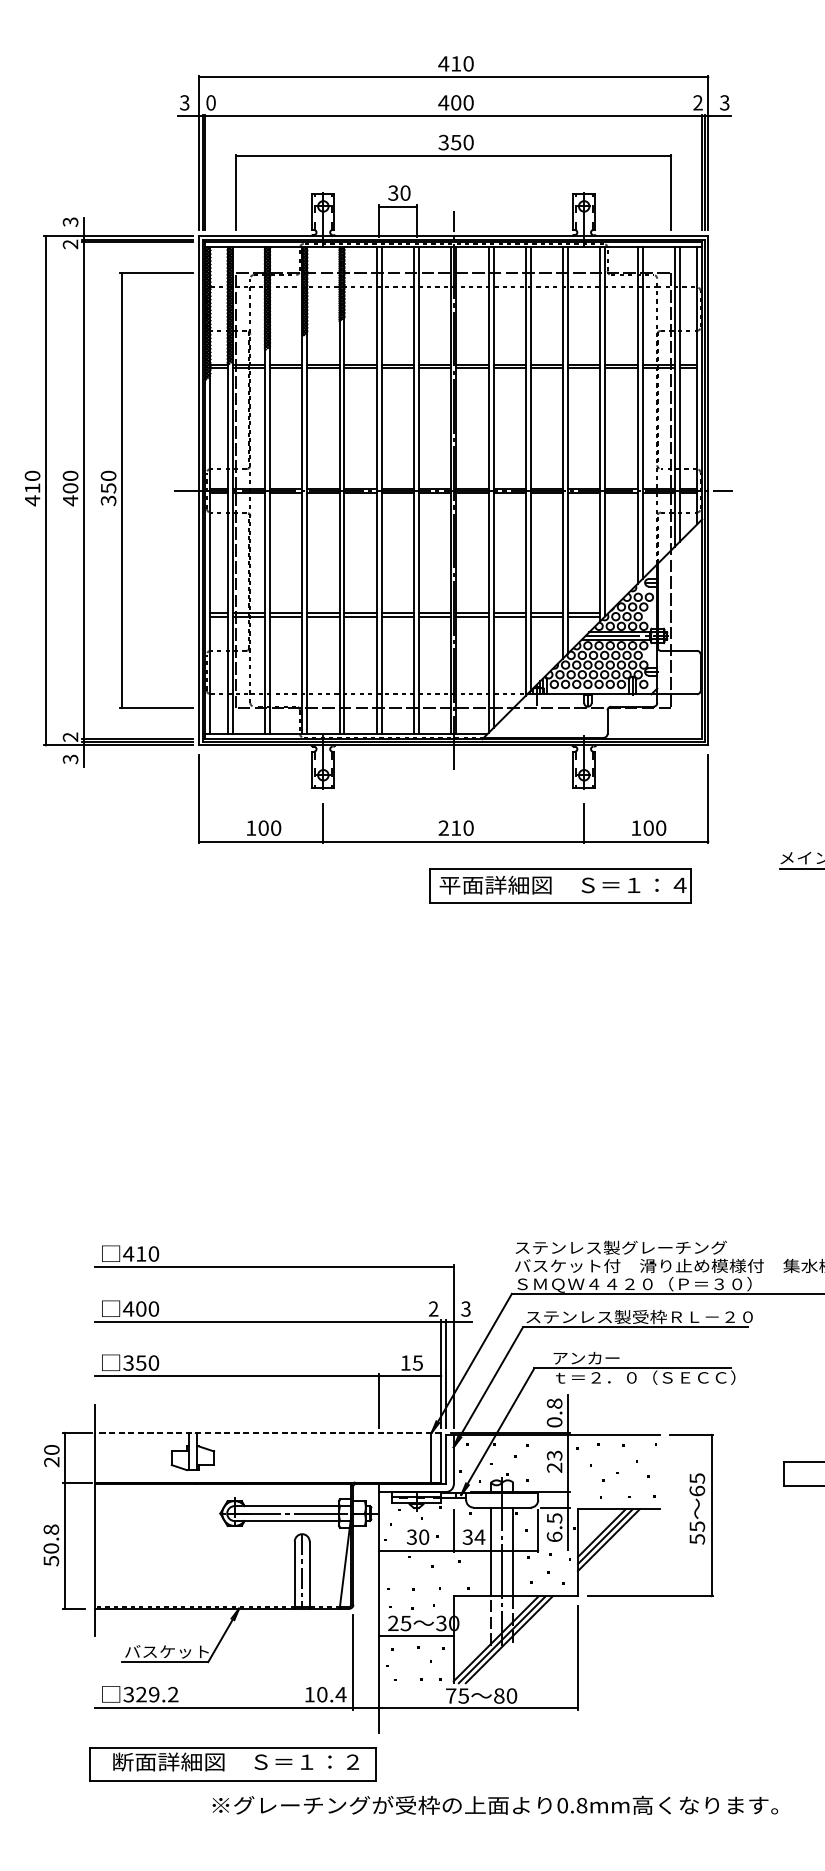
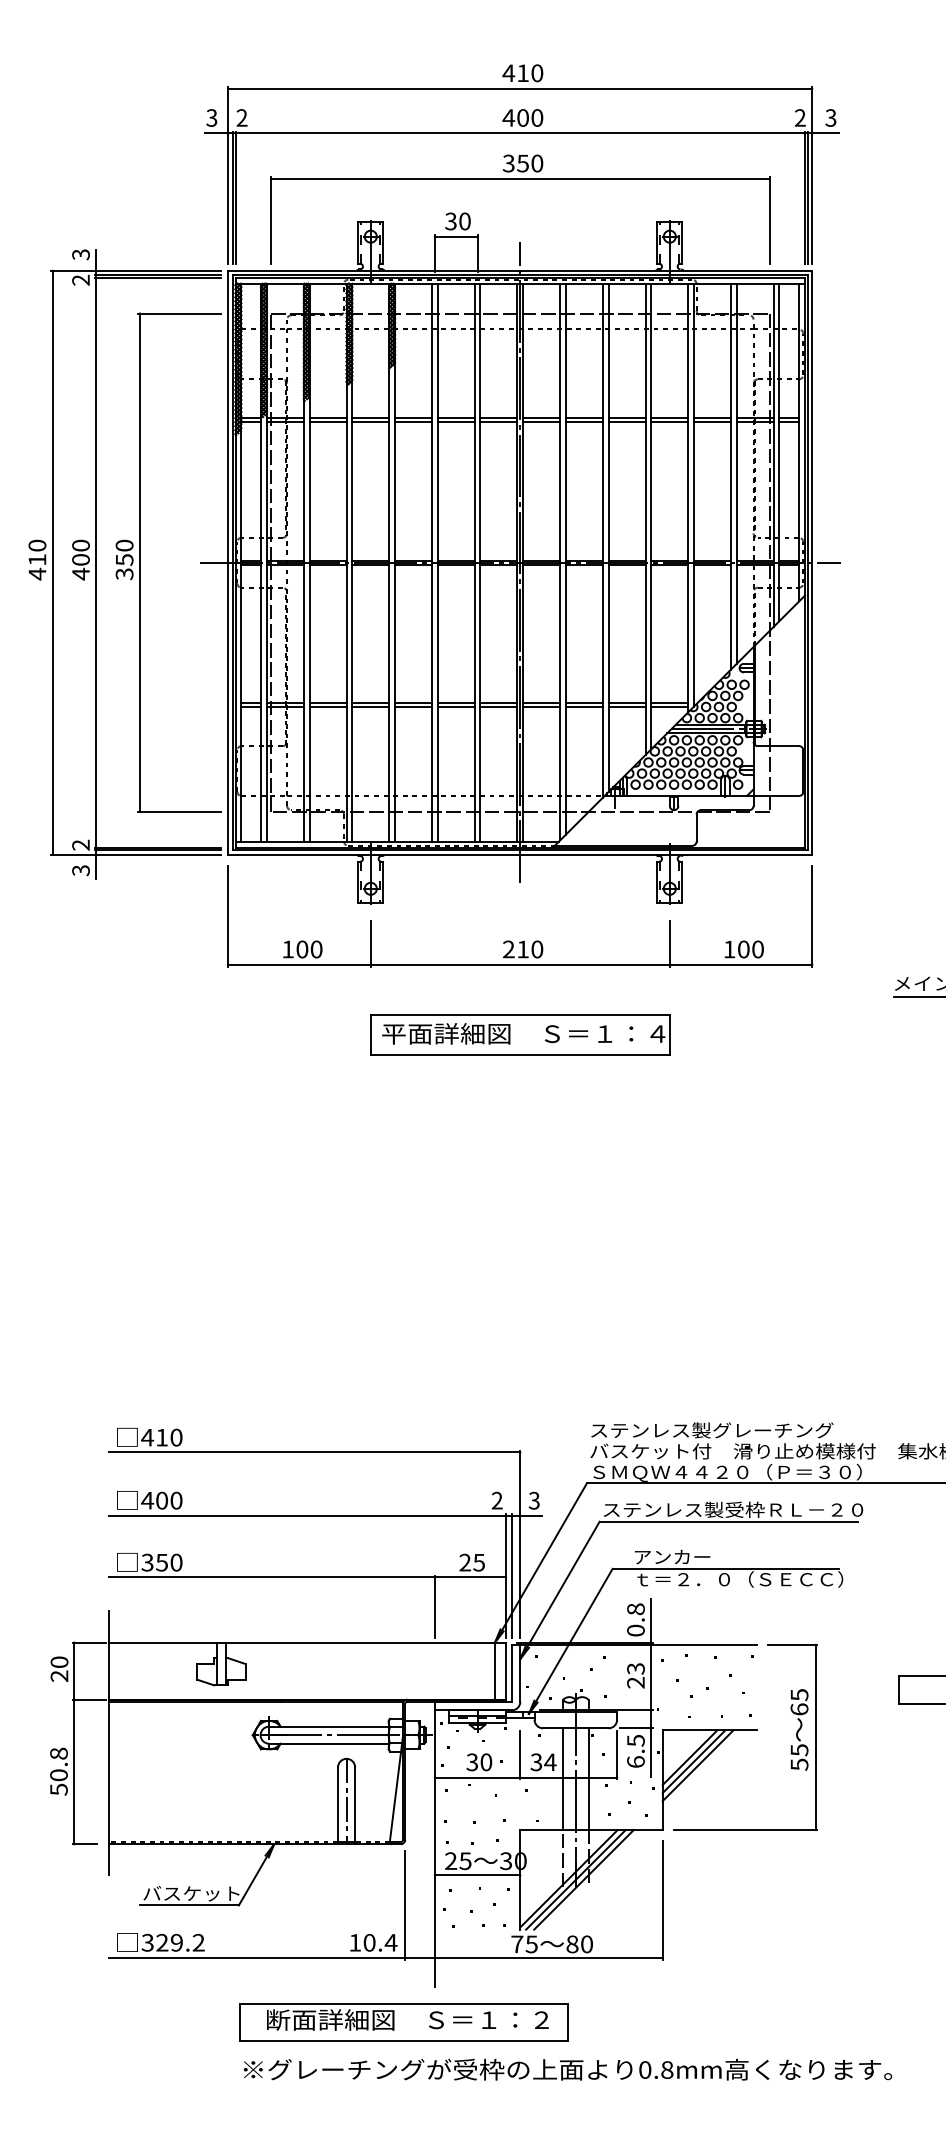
text: (210, 102) -> (241, 117), 0 -> 2
part: (560, 885) -> (520, 1034), moved
text: (405, 1362) -> (464, 1562), 15 -> 25
line: (268, 1432) -> (307, 1642), dashed -> solid
part: (232, 1764) -> (403, 2022), moved

